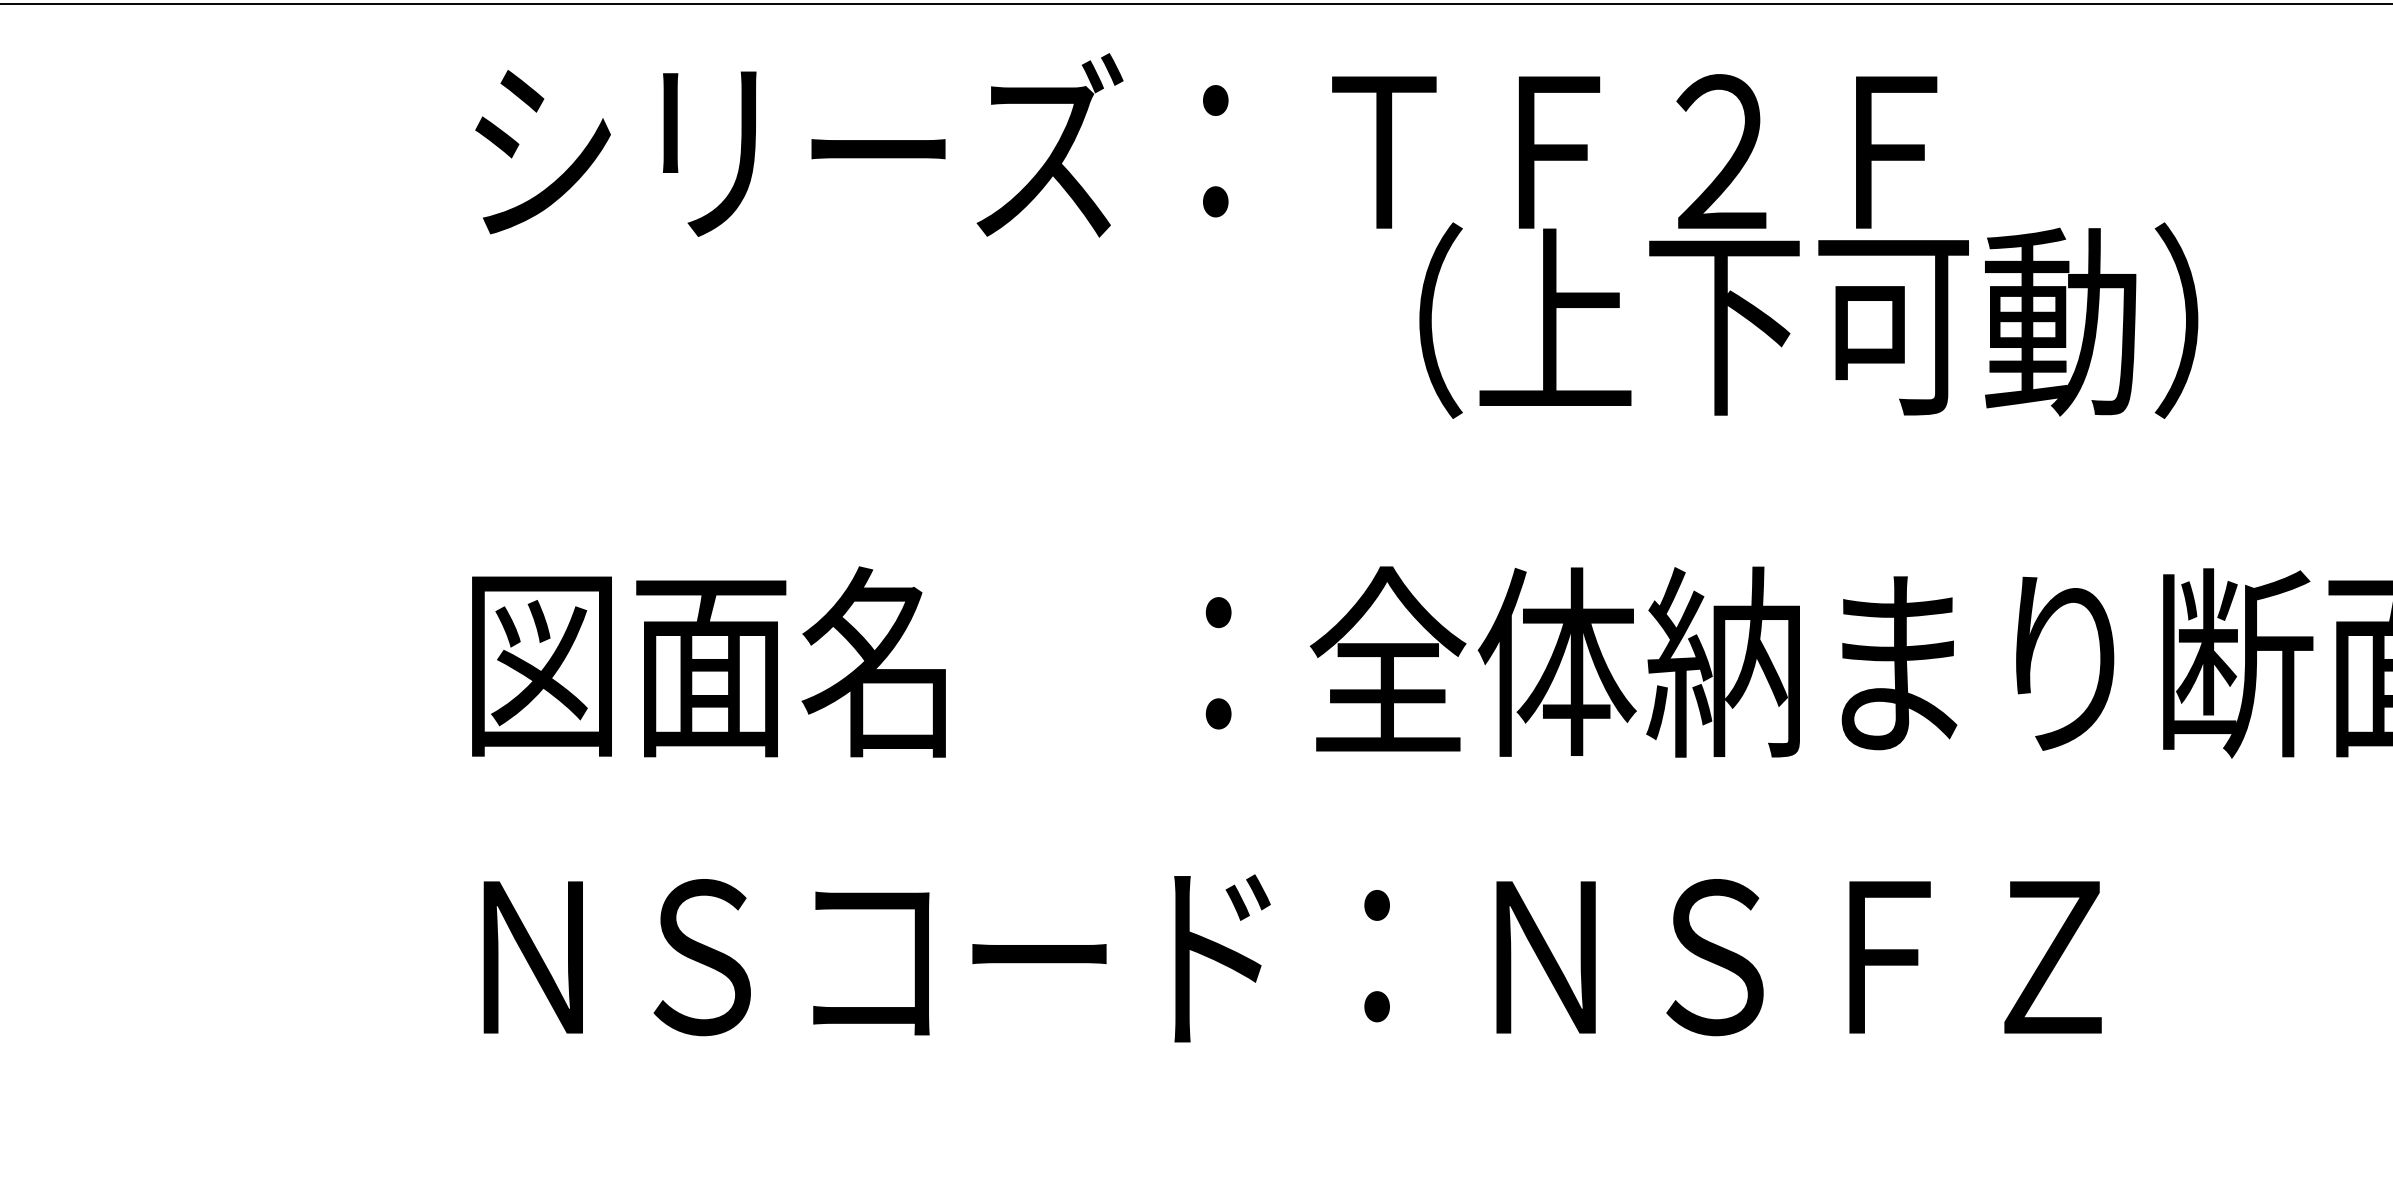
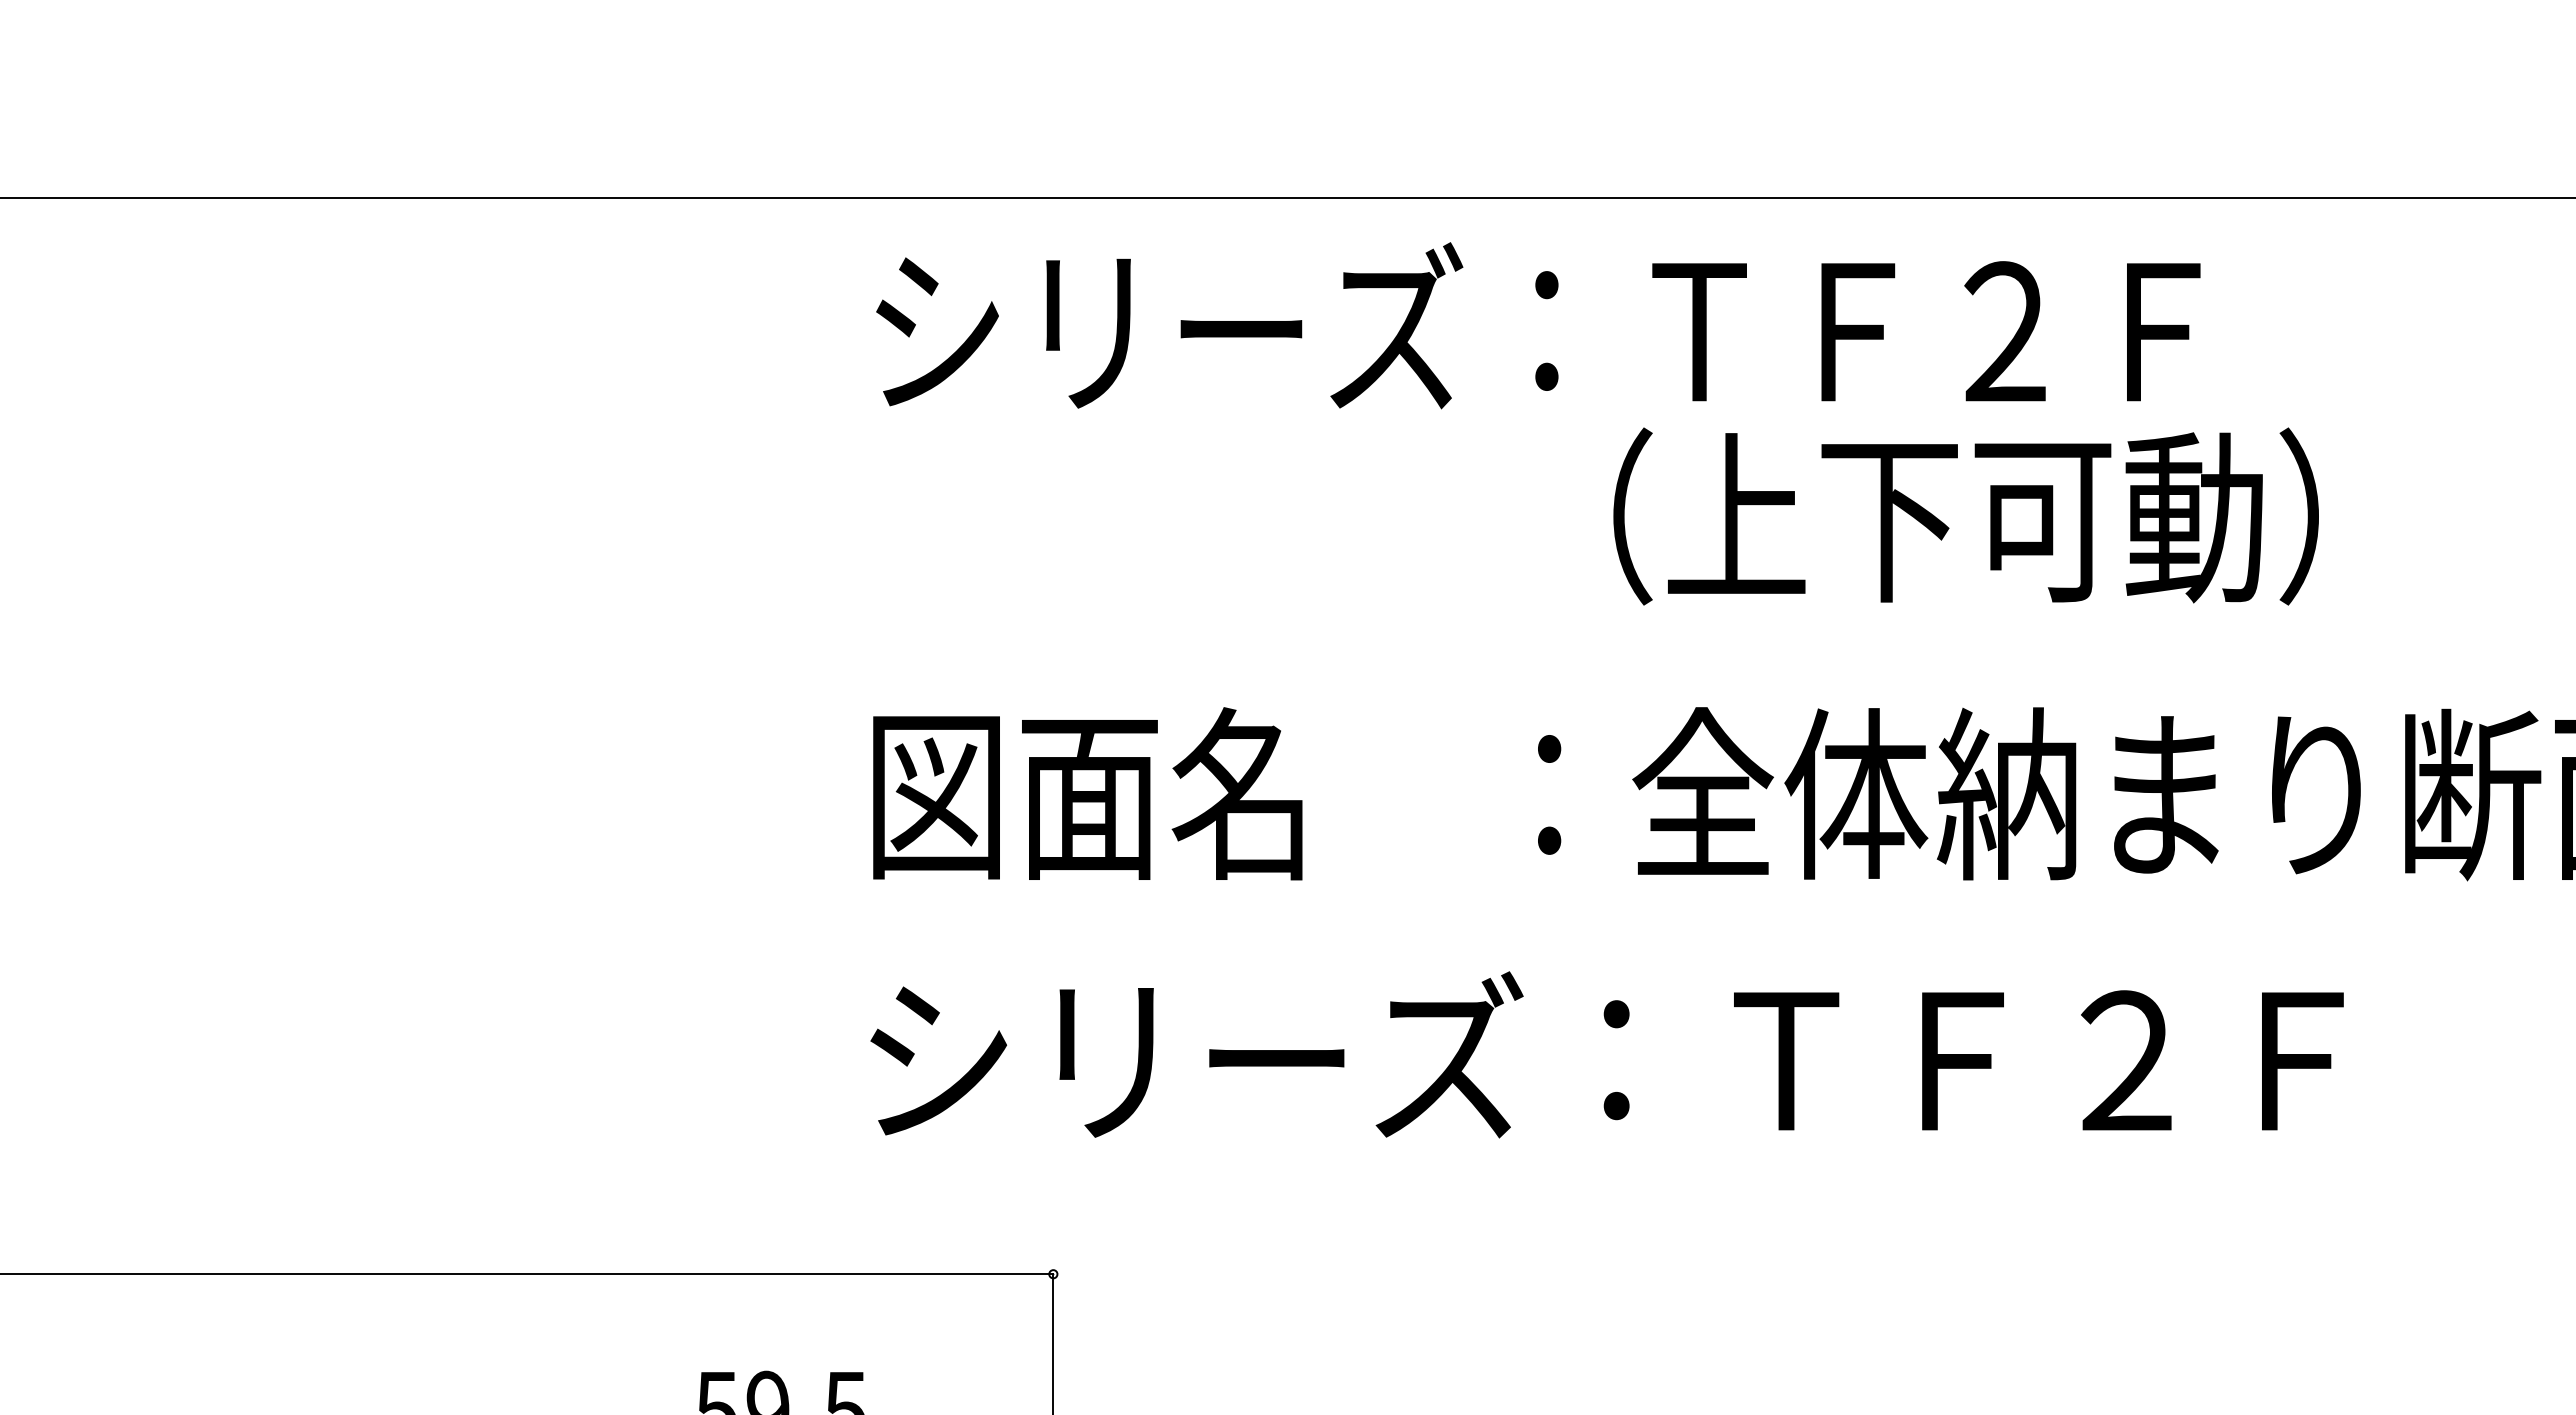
text: (1808, 320) -> (1965, 516), moved
text: (1284, 949) -> (1609, 1054), ＮＳコード：ＮＳＦＺ -> シリーズ：ＴＦ２Ｆ

